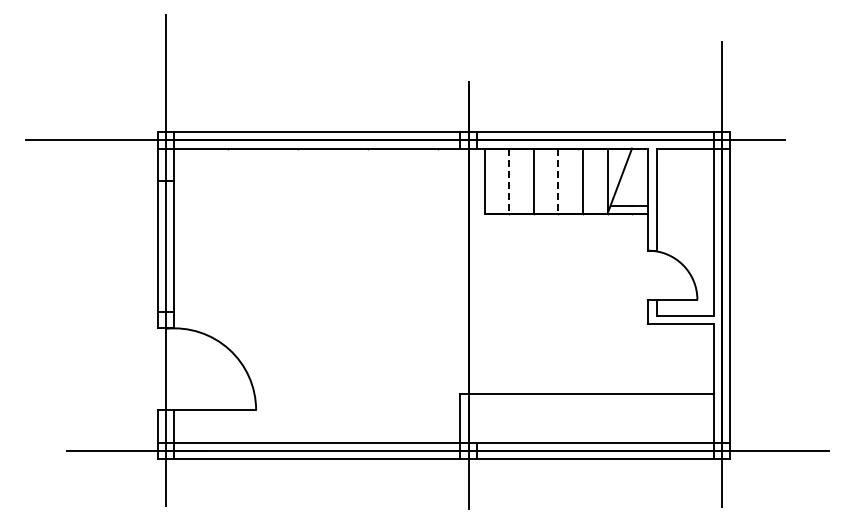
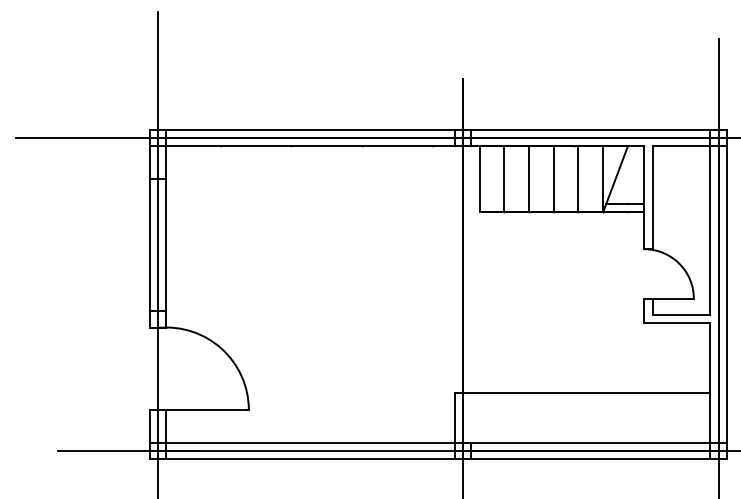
line: (509, 181) -> (504, 179), dashed -> solid
line: (558, 181) -> (553, 179), dashed -> solid

